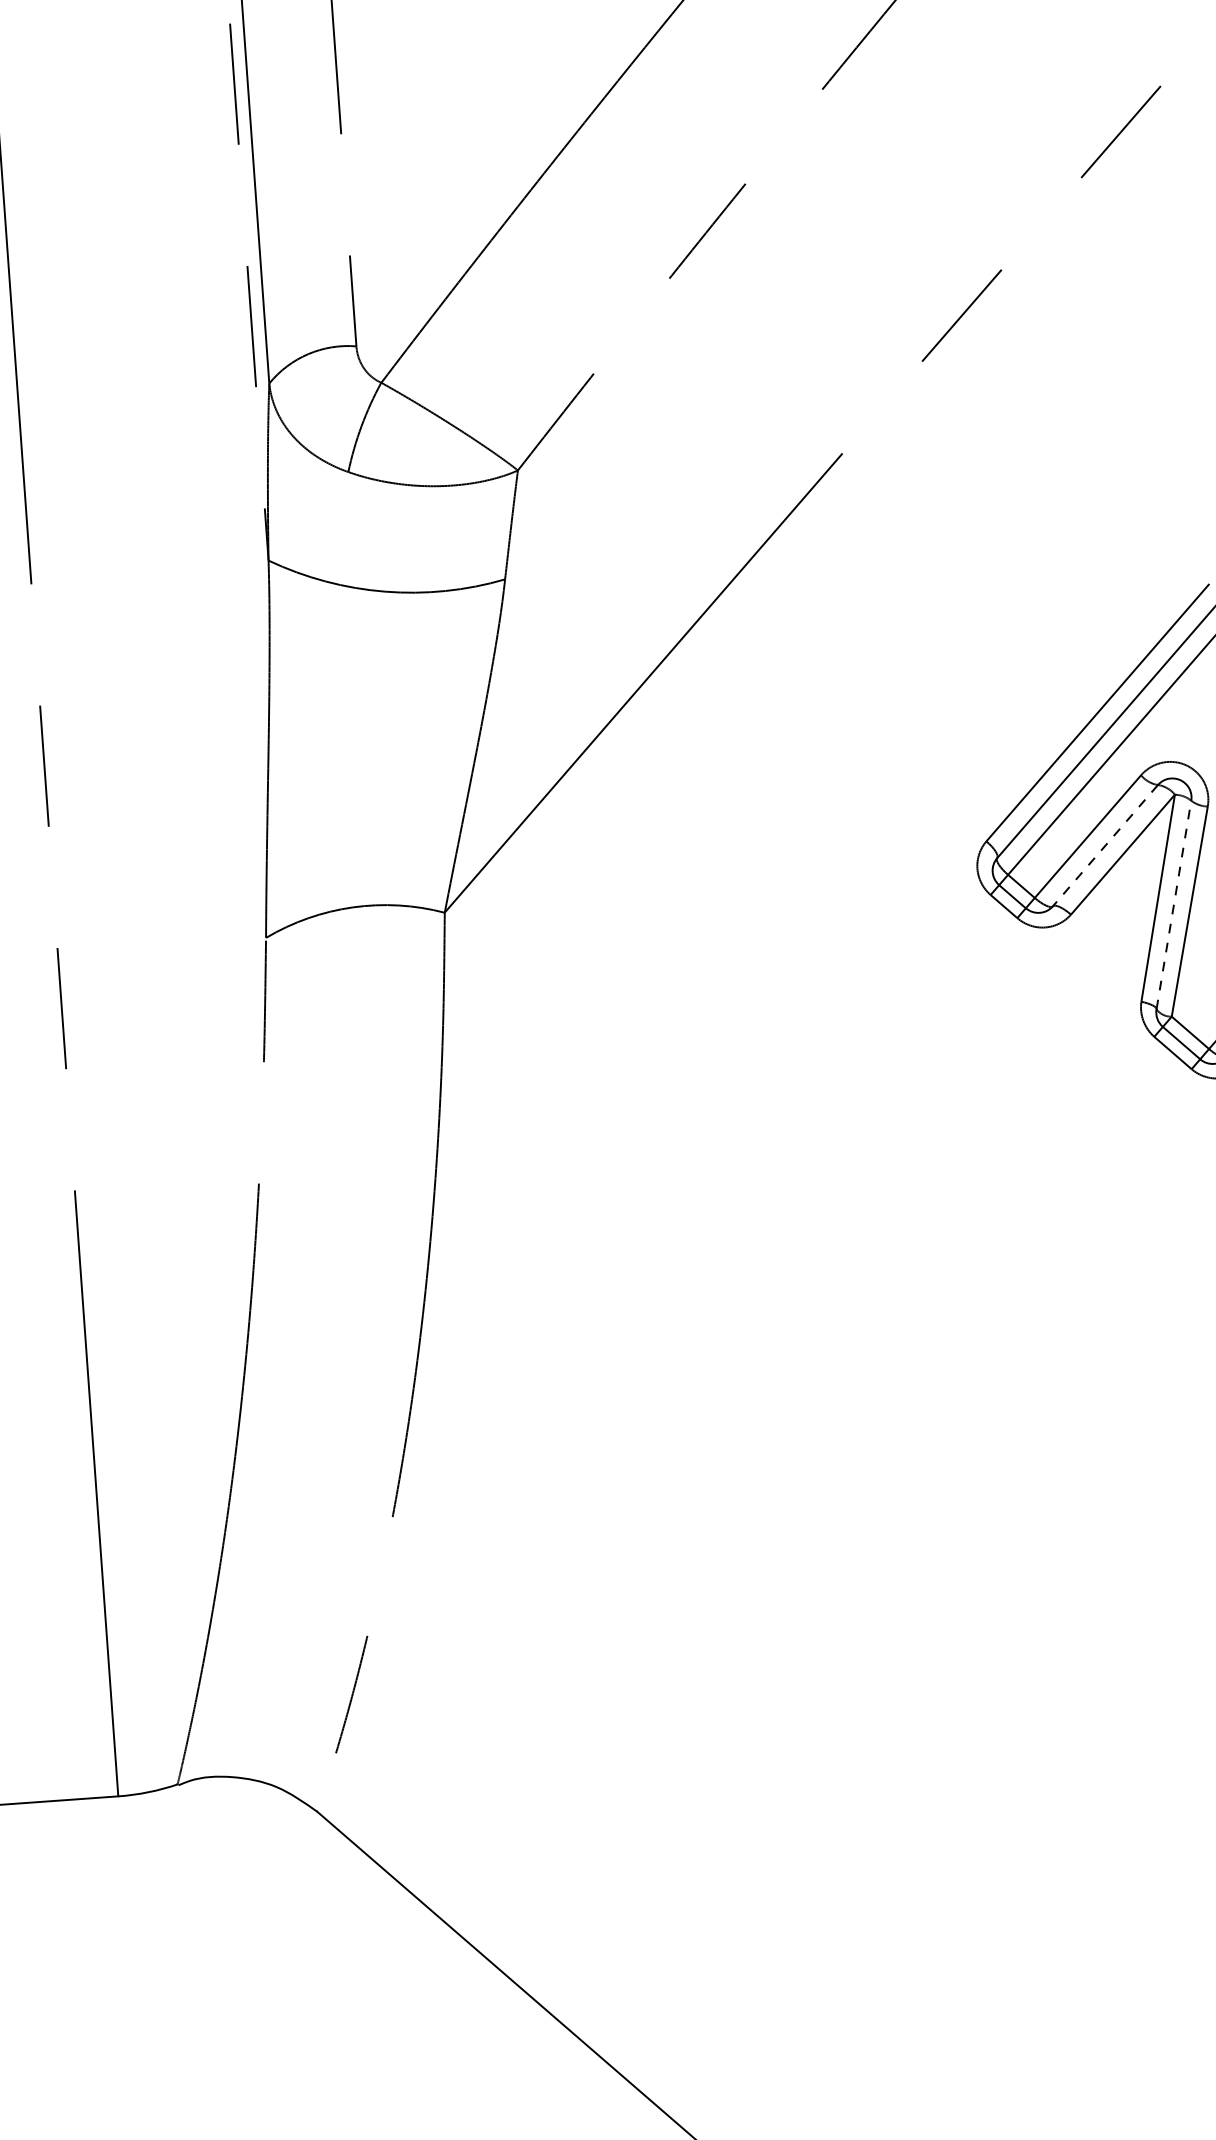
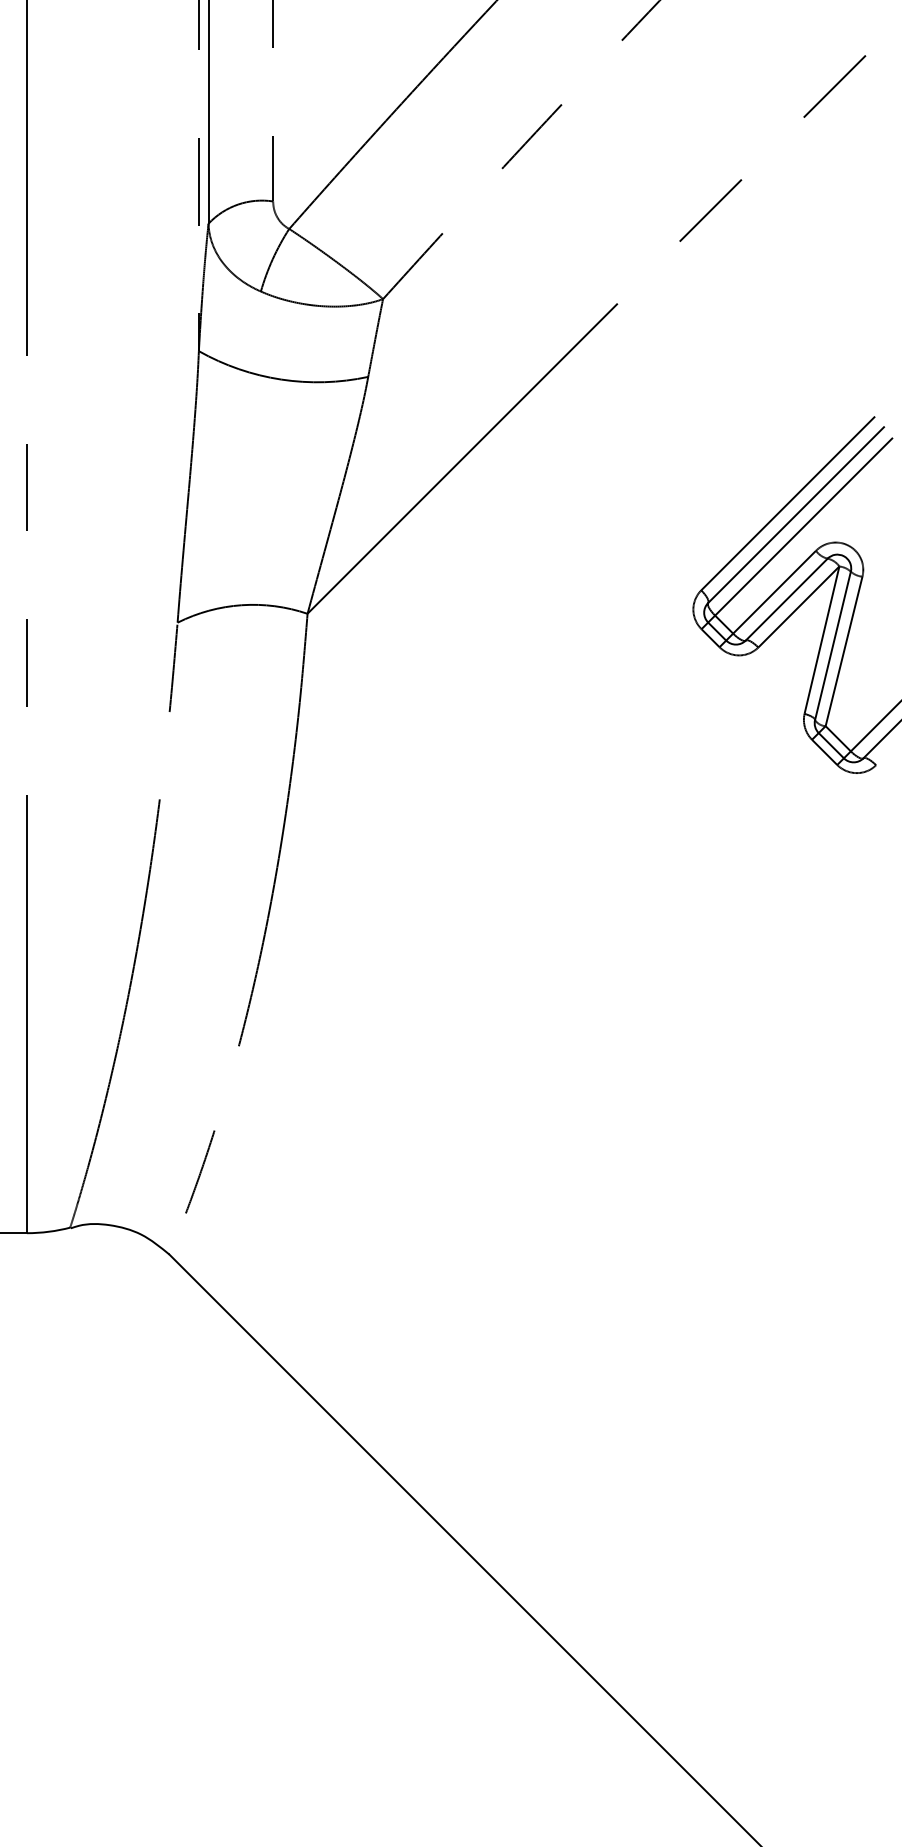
line: (1105, 845) -> (786, 599), dashed -> solid
line: (1174, 904) -> (833, 645), dashed -> solid

